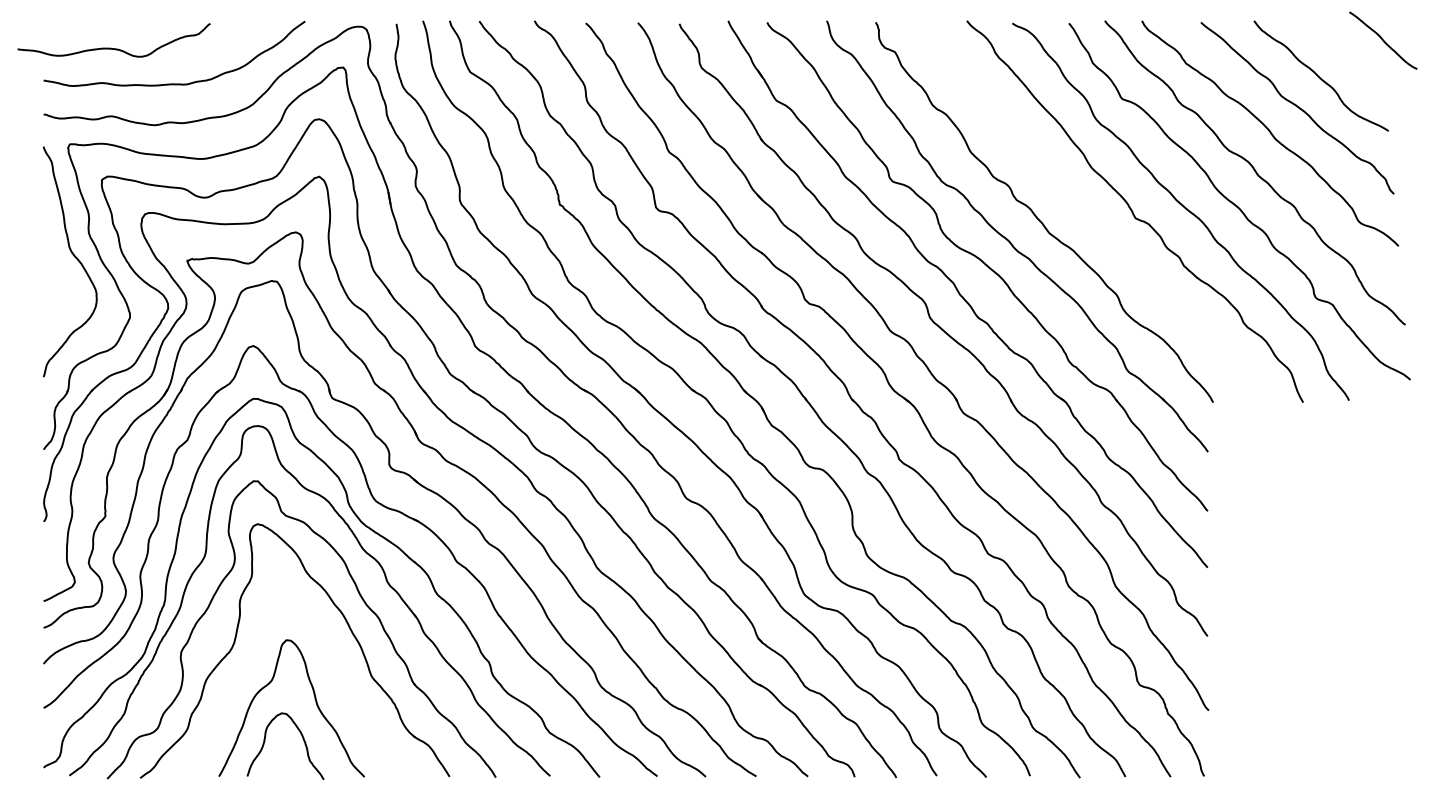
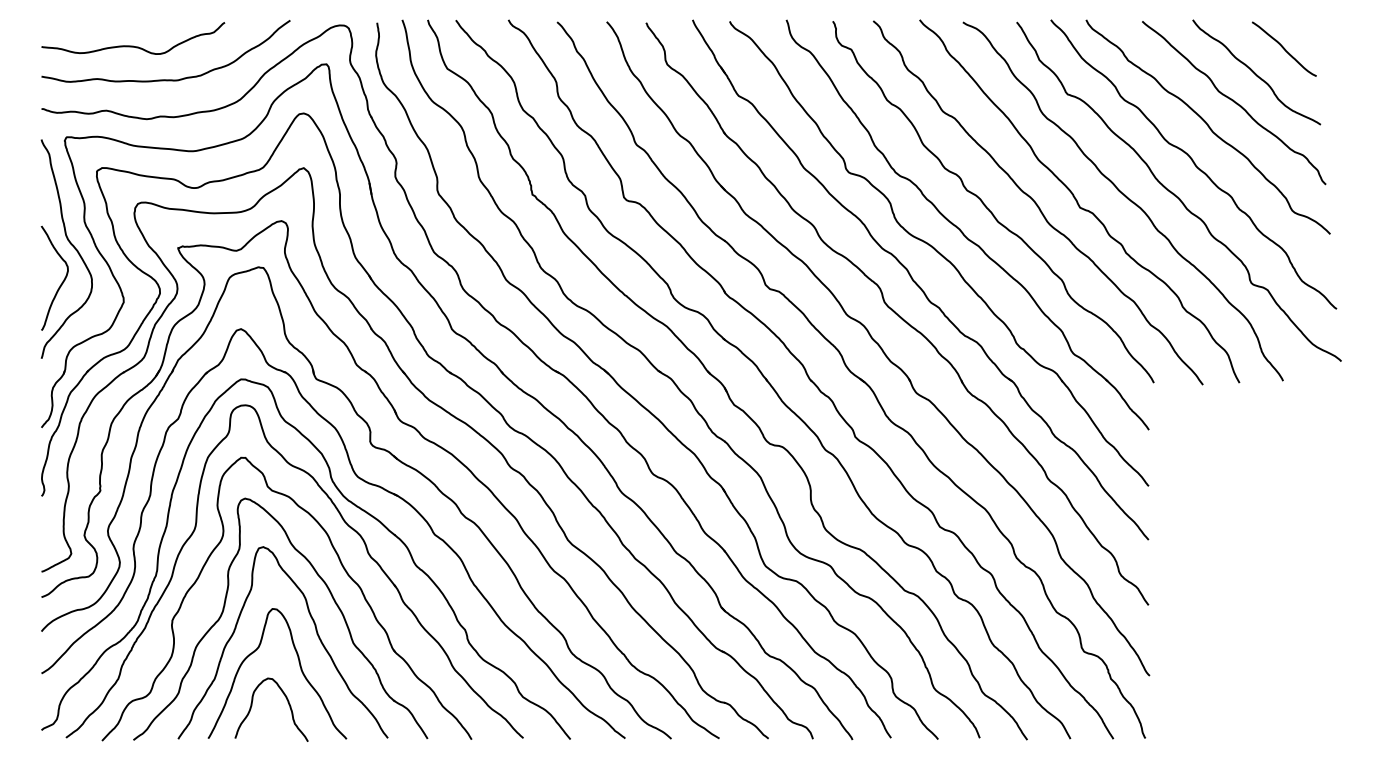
curve: (1383, 40) -> (1284, 49), moved
curve: (111, 47) -> (130, 45), moved
curve: (1089, 212) -> (1036, 202), added
curve: (64, 297) -> (61, 283), added
curve: (331, 662) -> (315, 630), added

